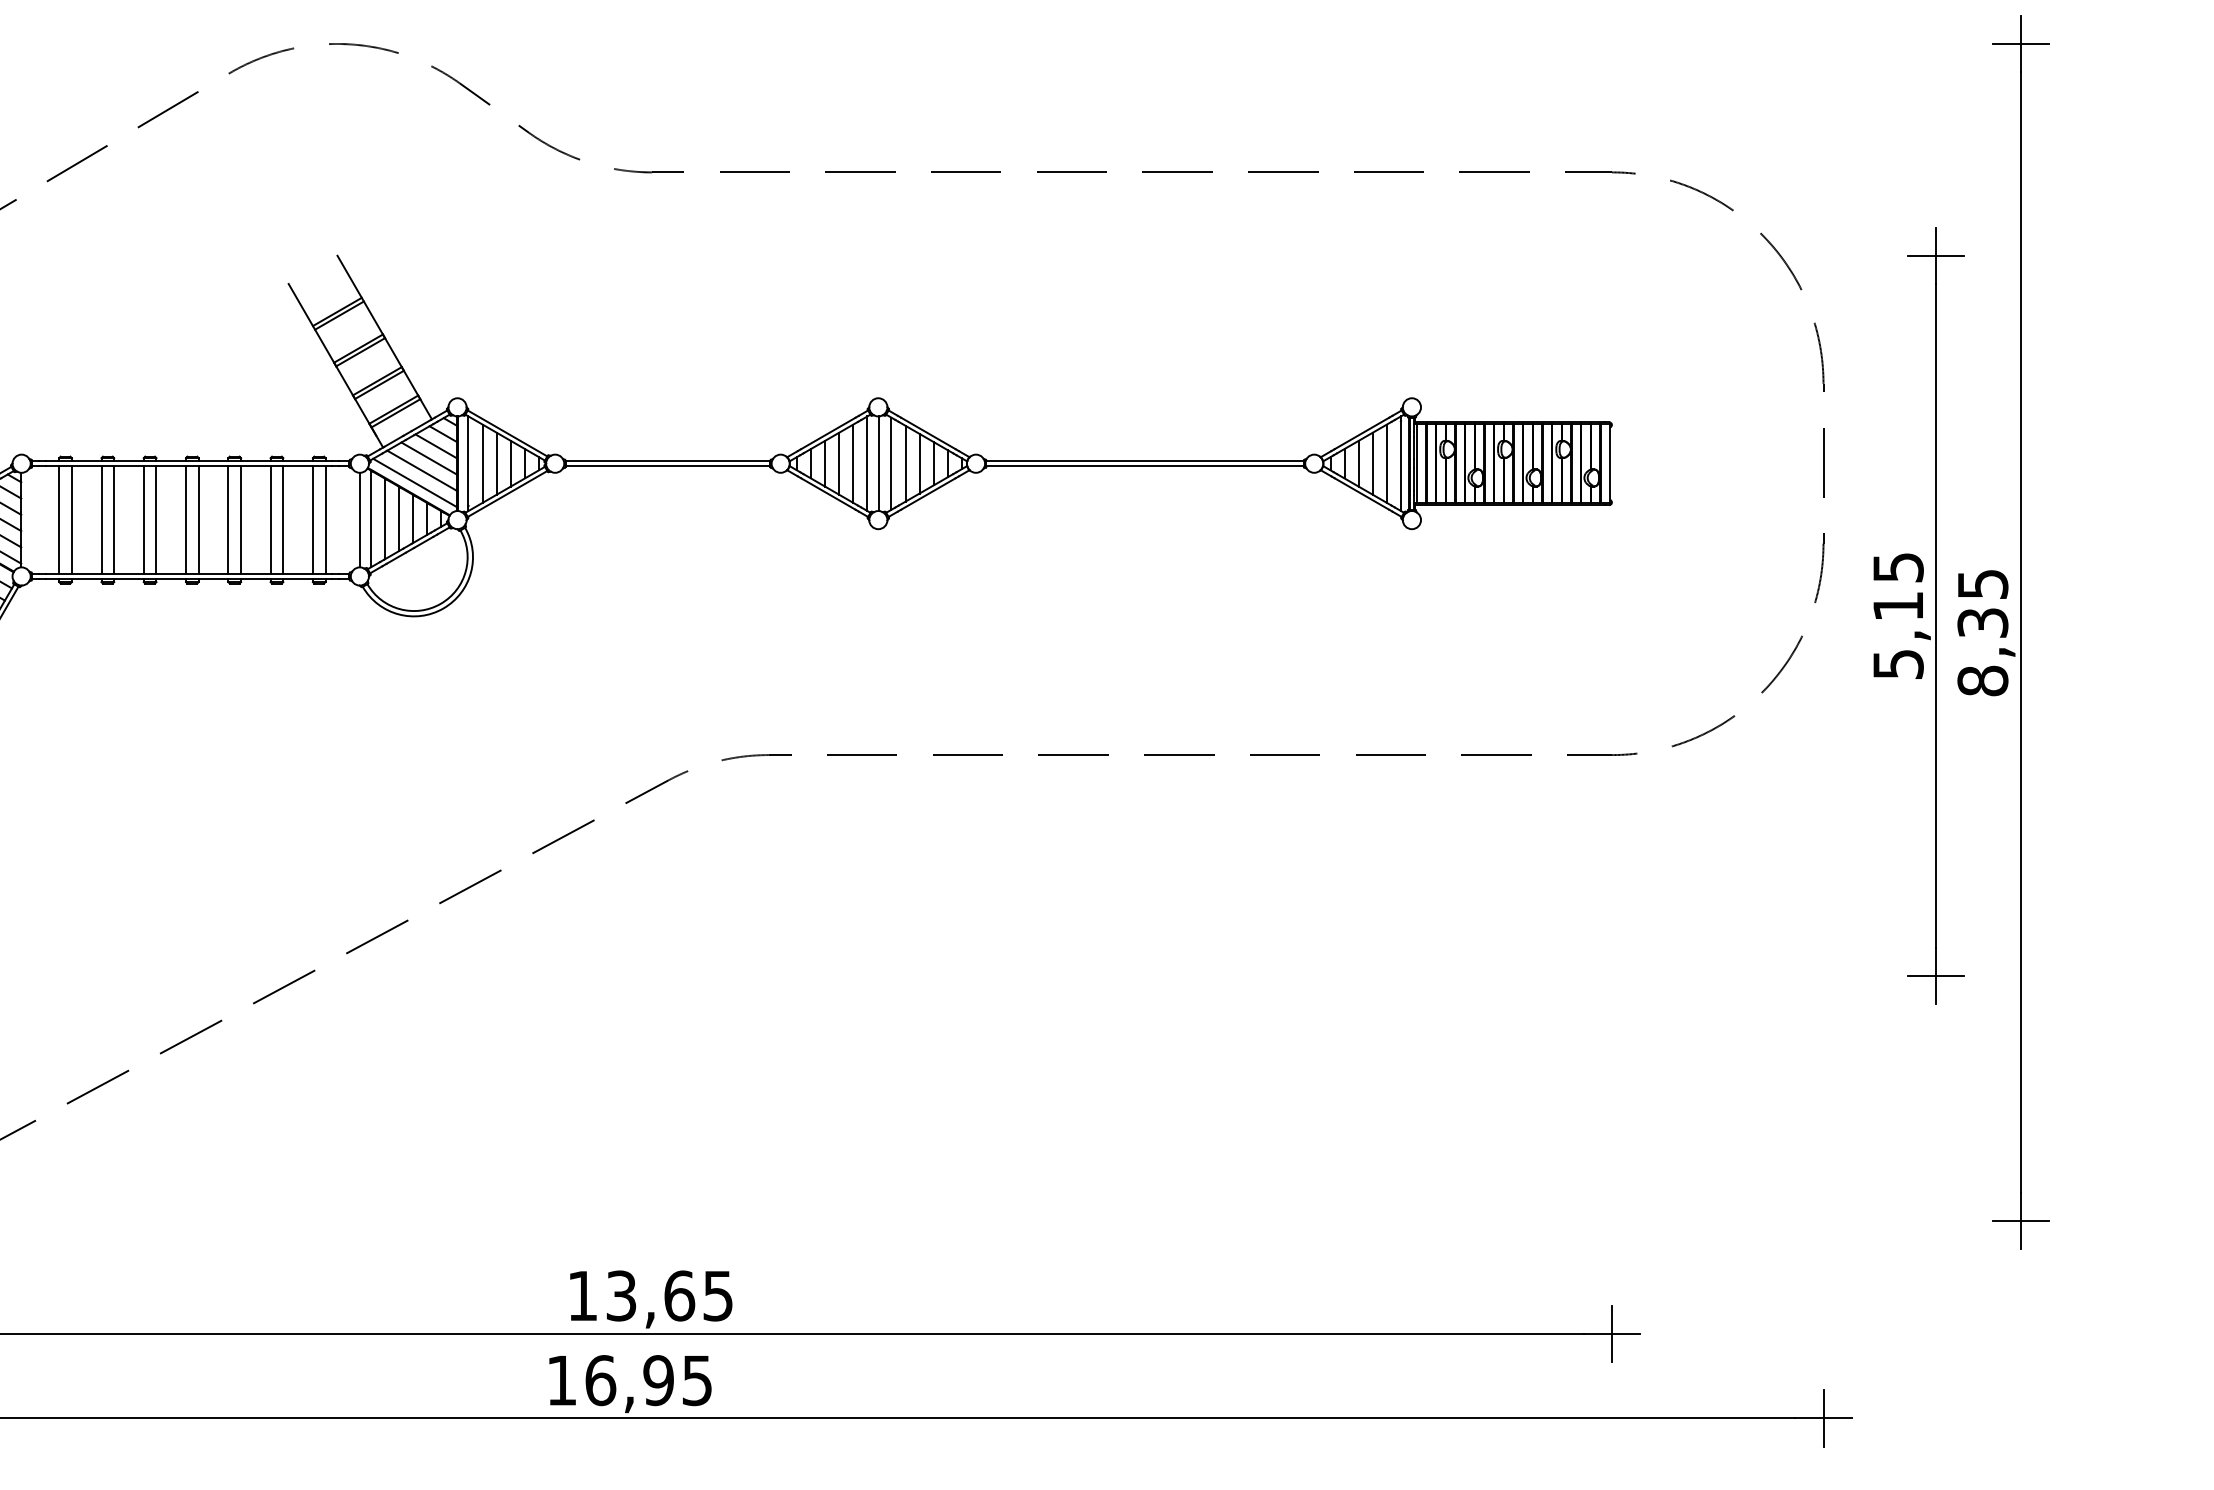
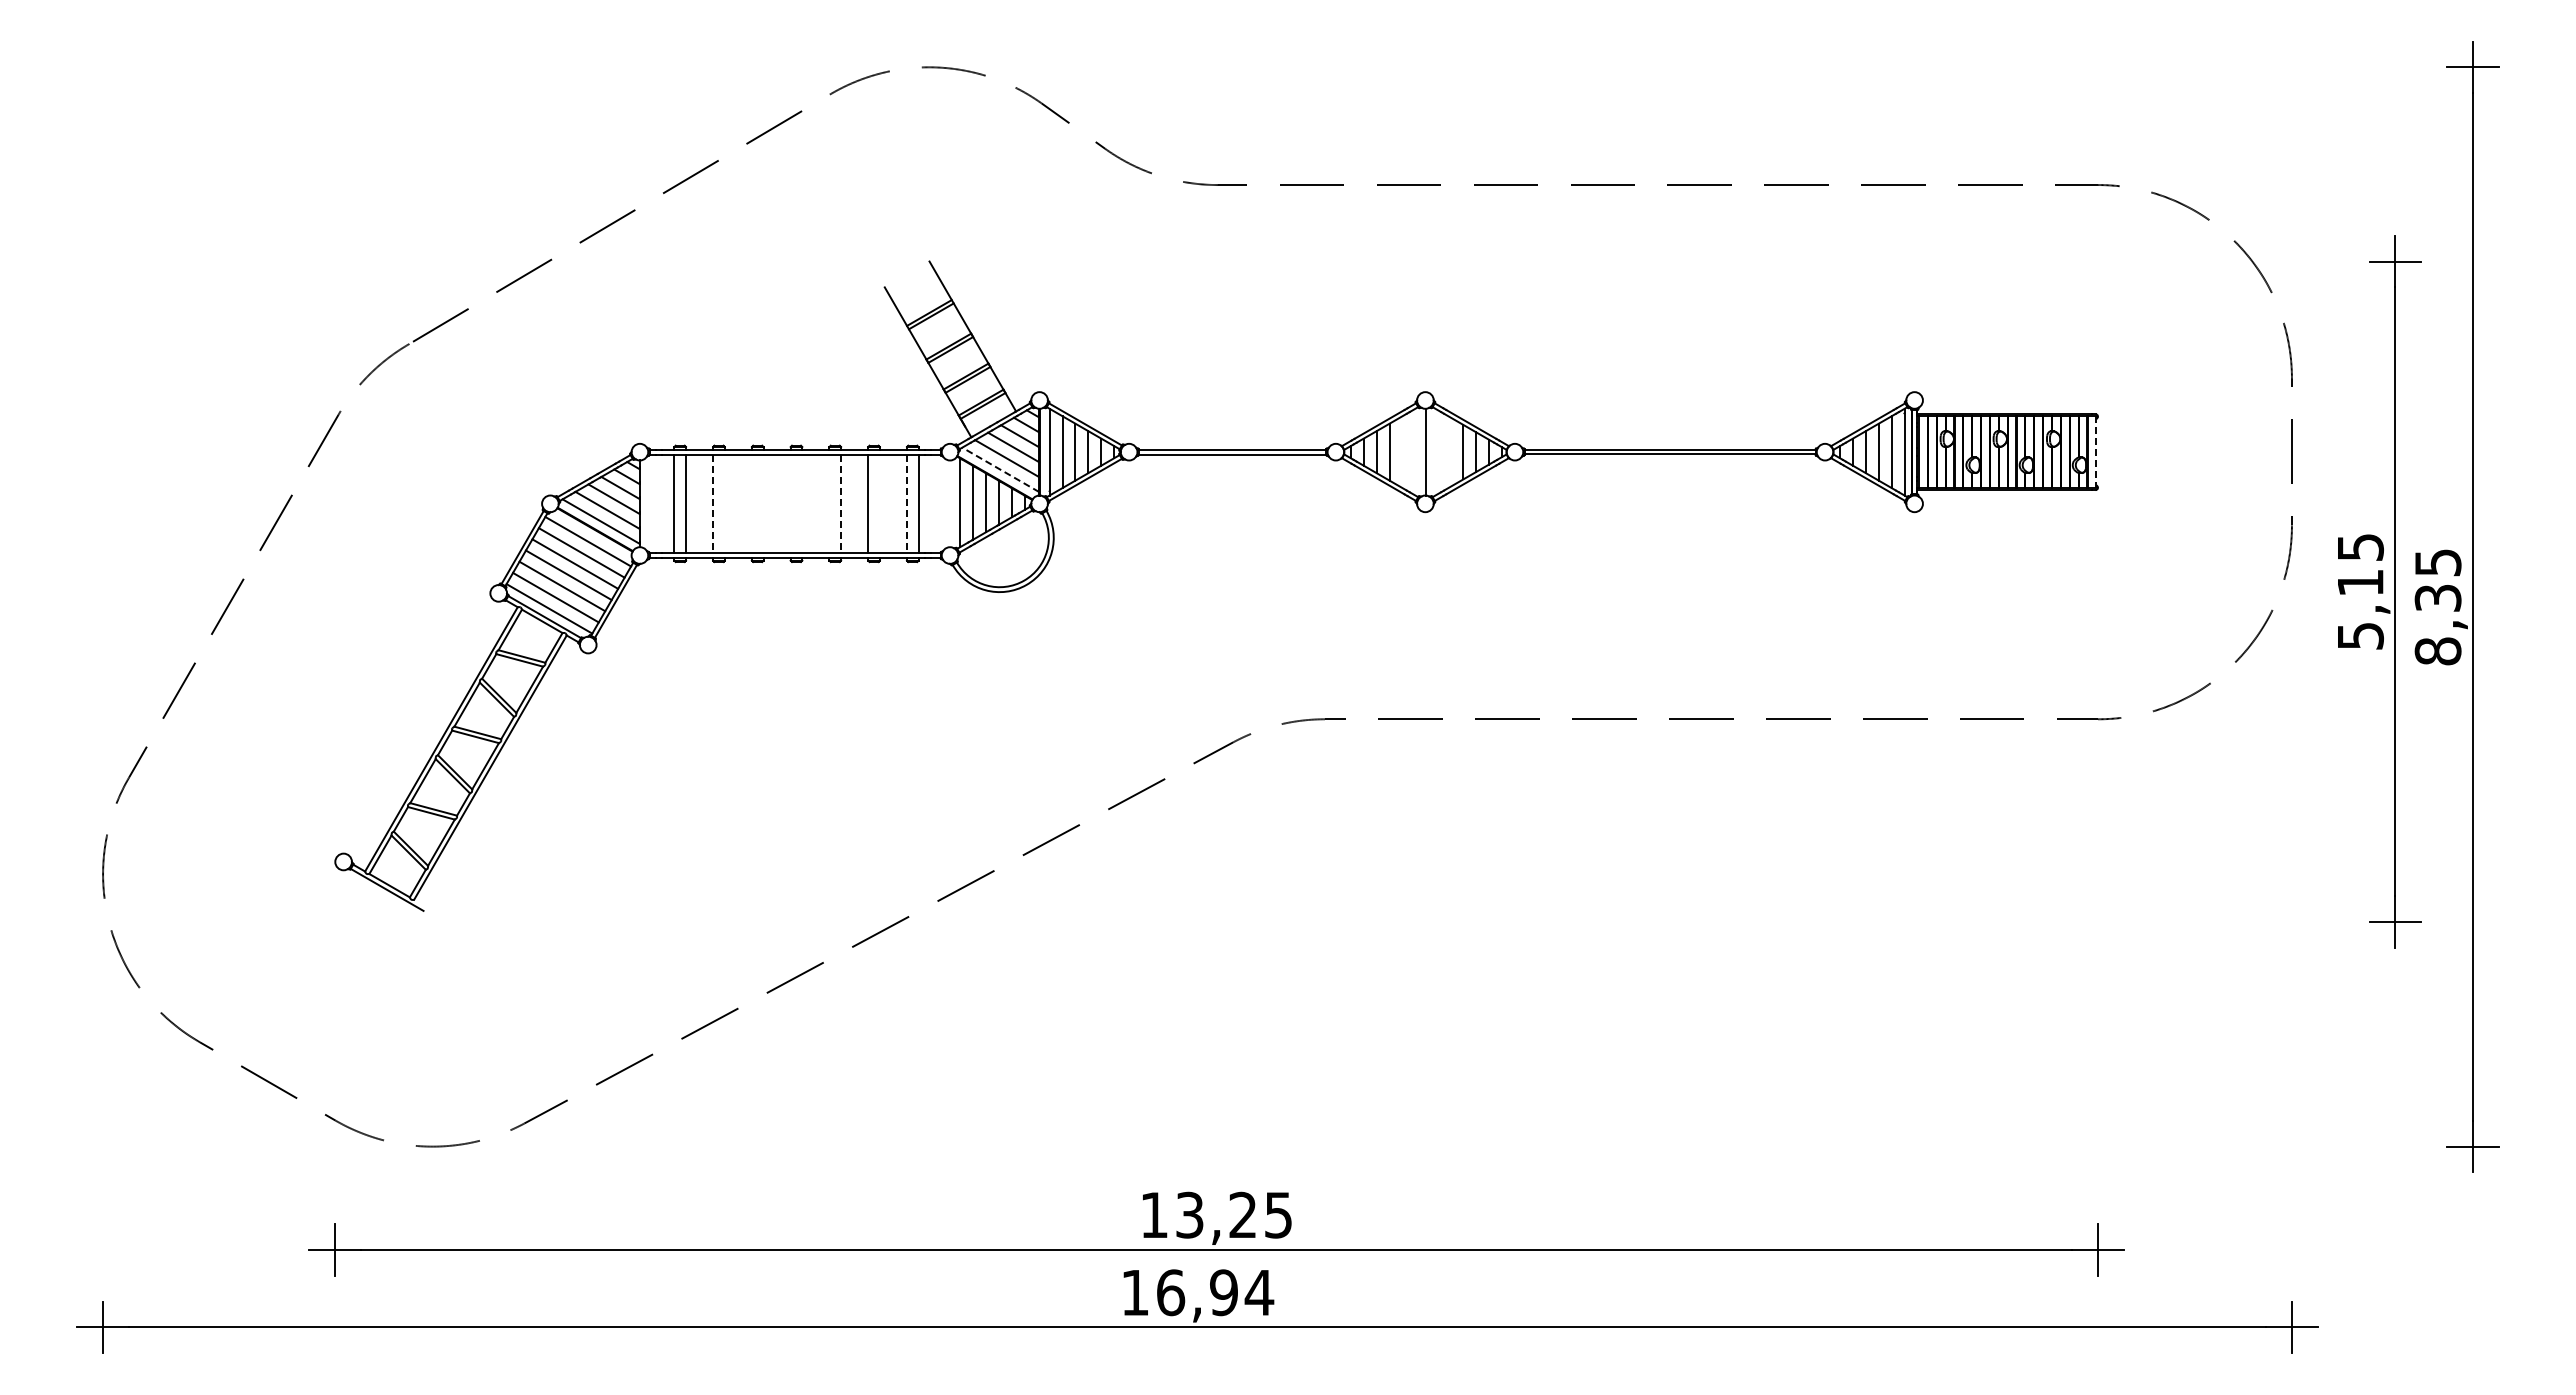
line: (867, 463) -> (1415, 451), removed
line: (891, 463) -> (1437, 451), removed
line: (905, 463) -> (1450, 451), removed
line: (853, 464) -> (1402, 452), removed
line: (1610, 464) -> (2096, 452), solid -> dashed
line: (414, 482) -> (1000, 469), solid -> dashed
line: (113, 519) -> (724, 503), removed
line: (143, 519) -> (751, 503), removed
line: (156, 519) -> (763, 503), removed
line: (185, 519) -> (790, 503), removed
line: (198, 519) -> (802, 503), removed
line: (228, 519) -> (829, 503), removed
line: (282, 519) -> (879, 503), removed
line: (360, 519) -> (950, 503), removed
line: (101, 520) -> (713, 504), solid -> dashed
line: (241, 520) -> (841, 504), solid -> dashed
line: (312, 520) -> (906, 504), solid -> dashed
text: (679, 1295) -> (1243, 1214), 13,65 -> 13,25
text: (697, 1381) -> (1259, 1293), 16,95 -> 16,94

